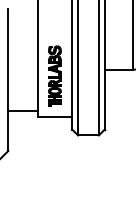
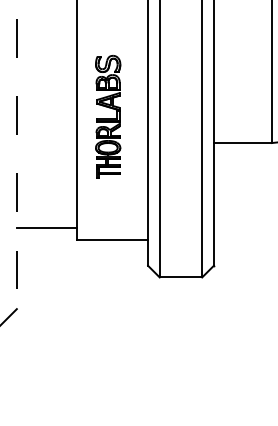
part: (54, 75) -> (107, 115), moved
line: (8, 80) -> (17, 164), solid -> dashed

